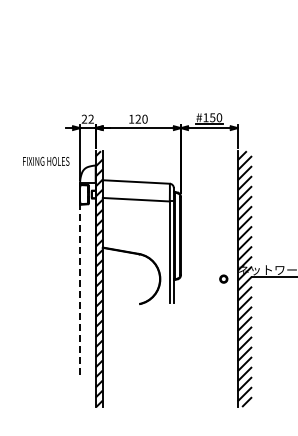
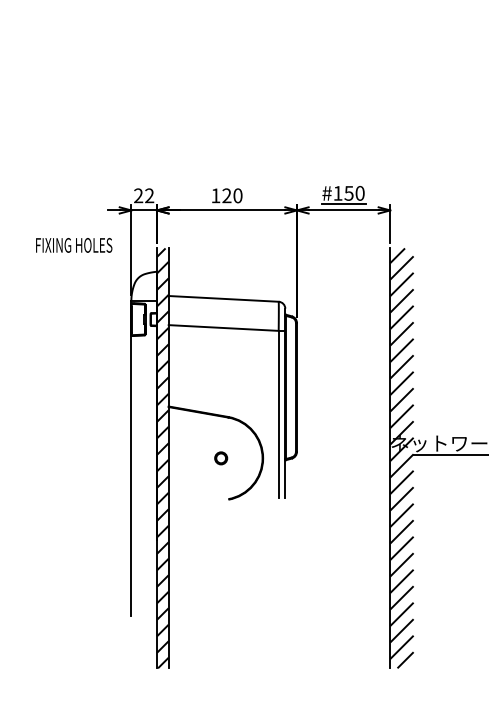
text: (46, 160) -> (74, 243), moved
part: (223, 278) -> (220, 457), moved
line: (80, 279) -> (132, 458), dashed -> solid

